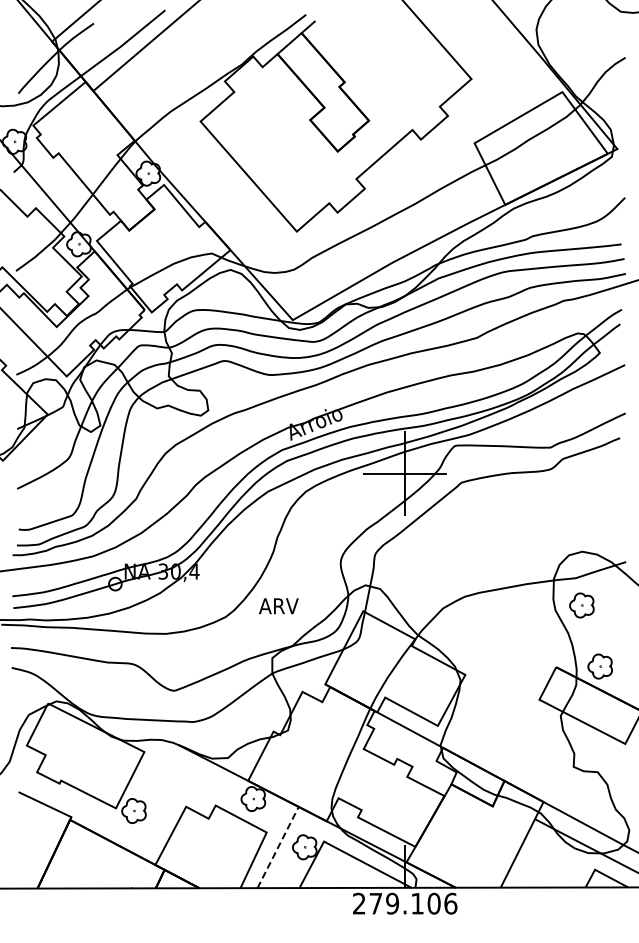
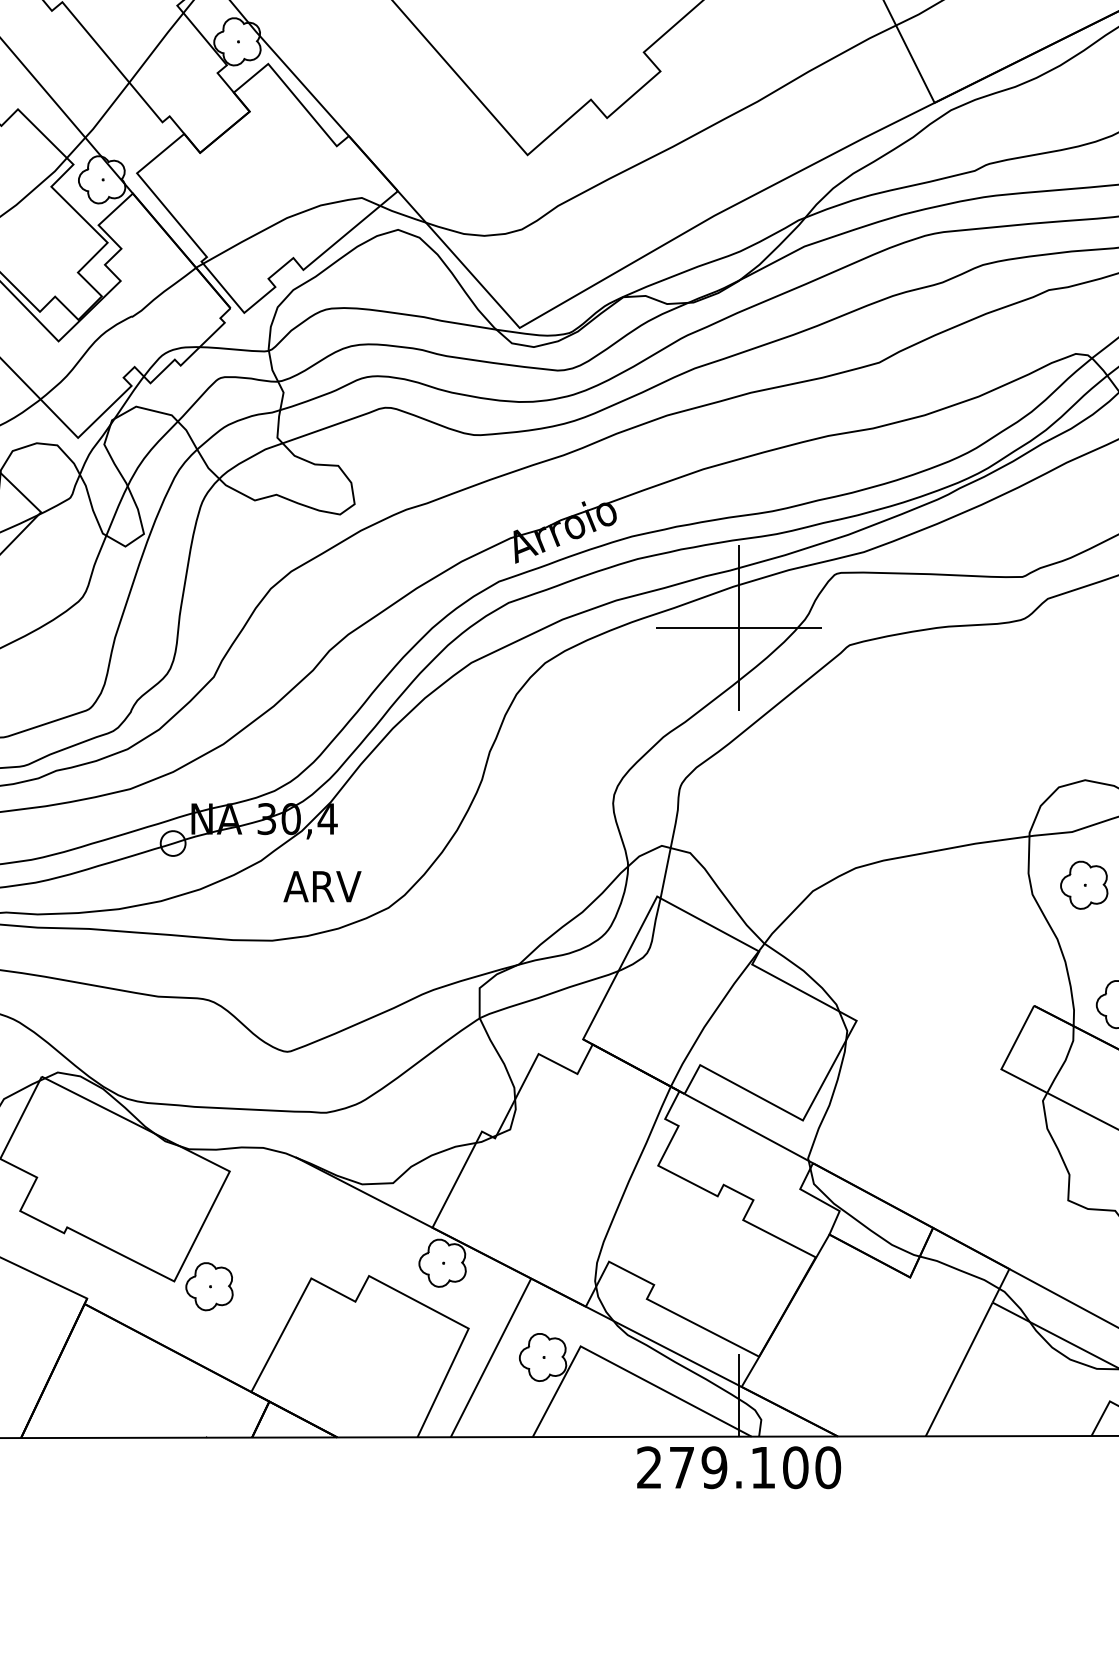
text: (278, 606) -> (321, 887), moved
line: (278, 847) -> (491, 1357), dashed -> solid
text: (450, 903) -> (827, 1467), 279.106 -> 279.100

